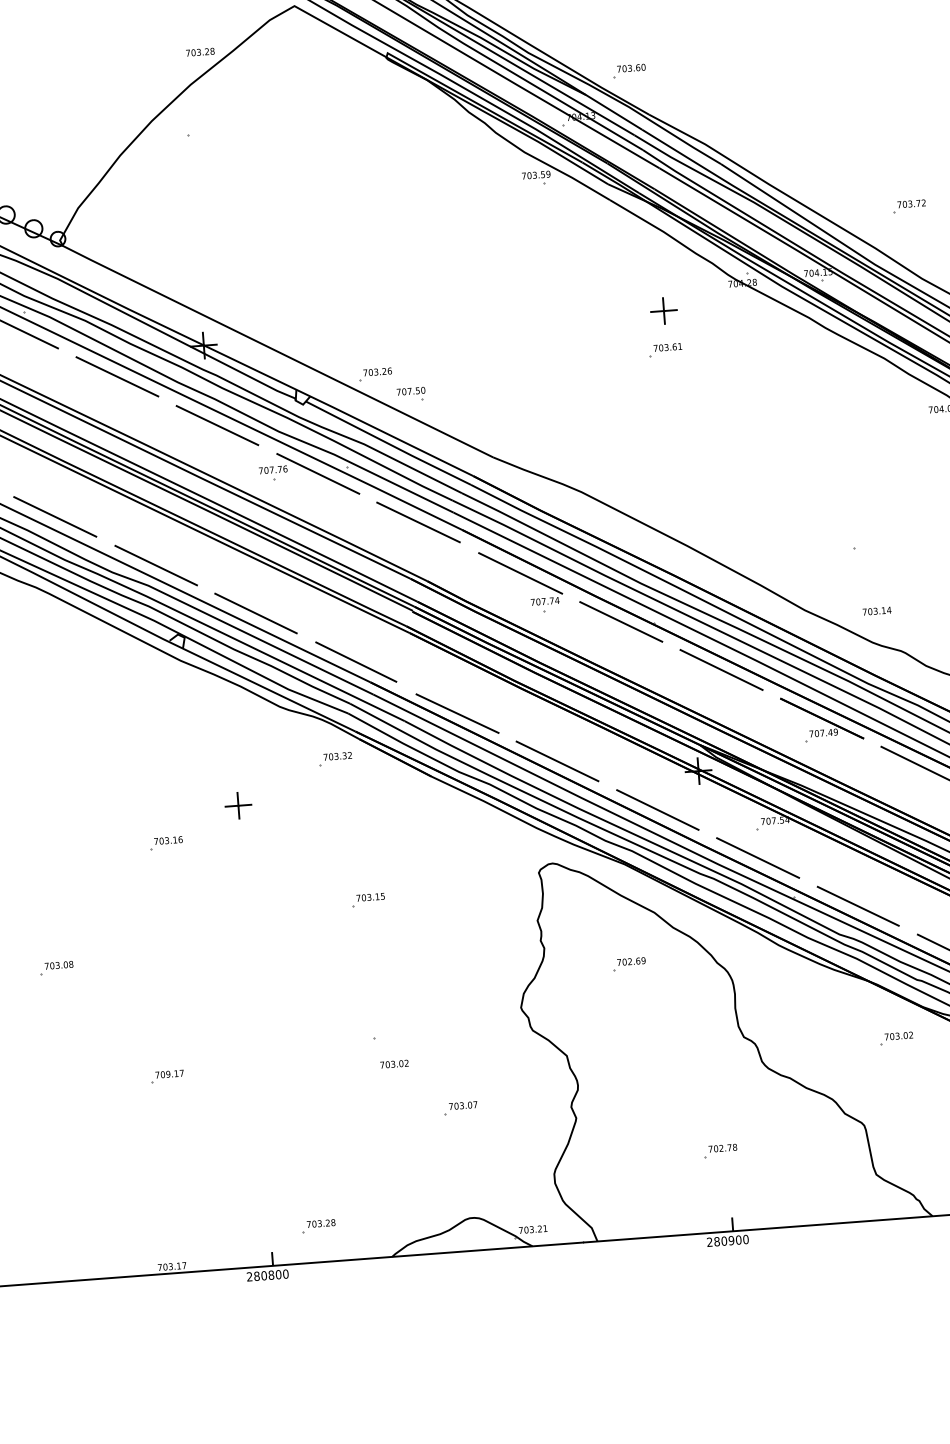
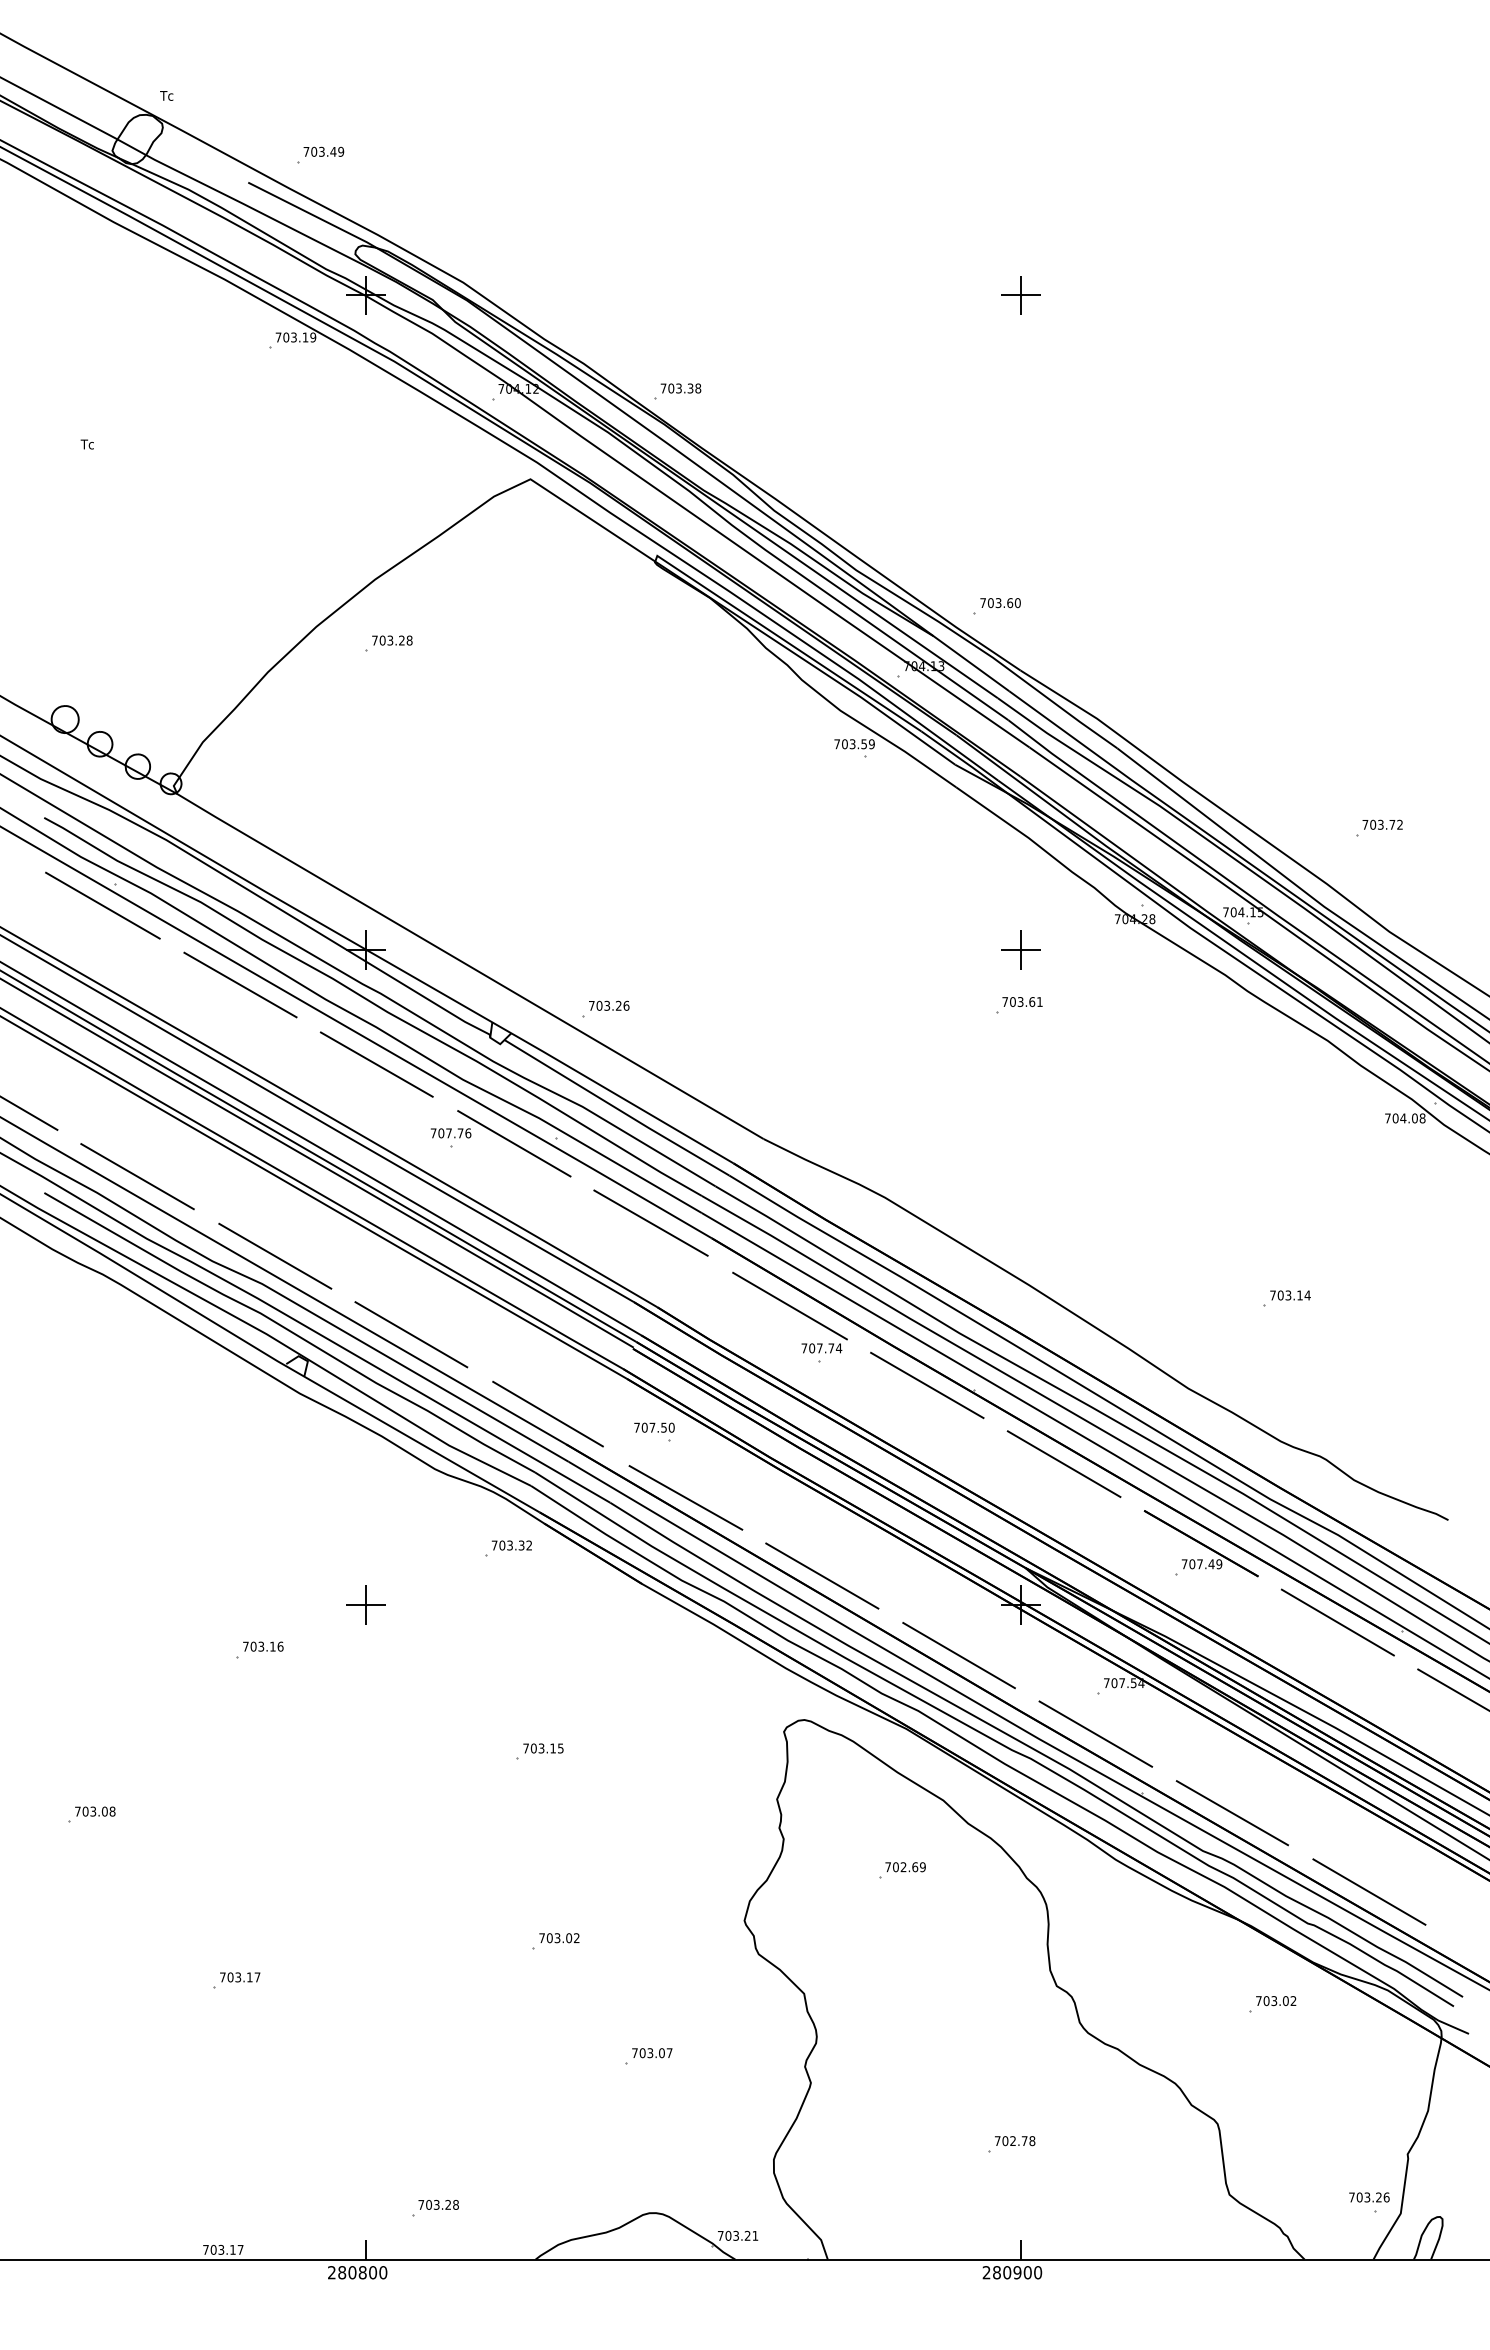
text: (200, 52) -> (392, 640), moved
part: (411, 393) -> (654, 1431), moved
text: (877, 611) -> (1290, 1295), moved
text: (394, 1064) -> (559, 1938), moved
text: (168, 1074) -> (238, 1977), 709.17 -> 703.17

